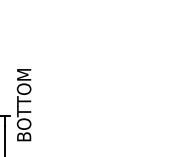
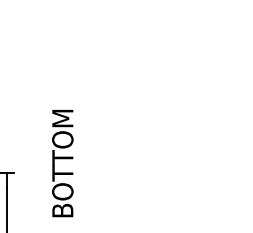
text: (24, 105) -> (63, 164), moved

